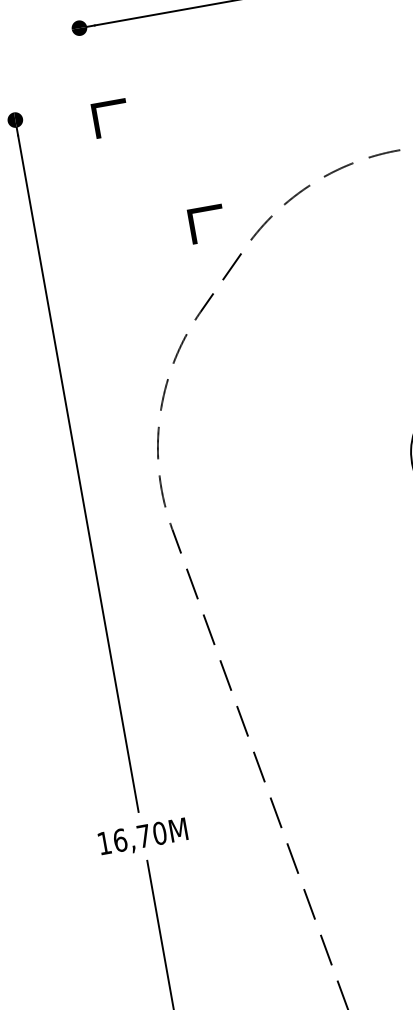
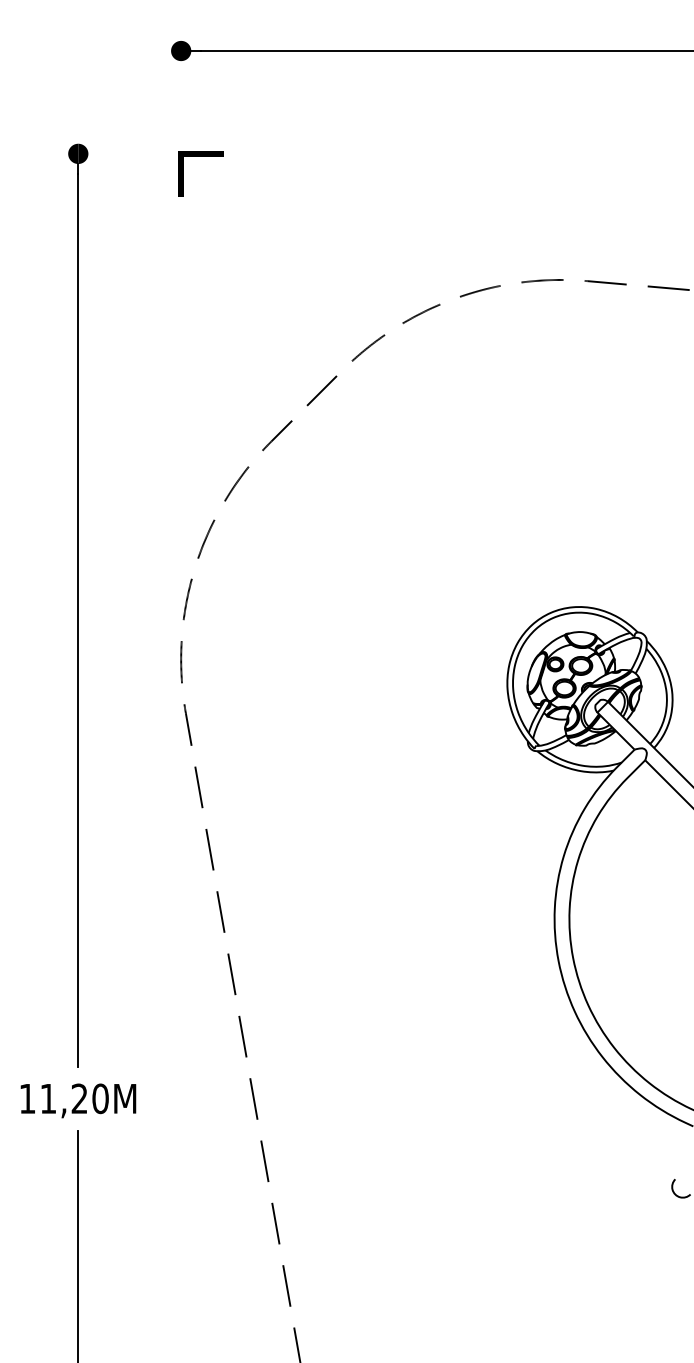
line: (204, 211) -> (299, 313), removed
text: (131, 838) -> (63, 1098), 16,70M -> 11,20M

